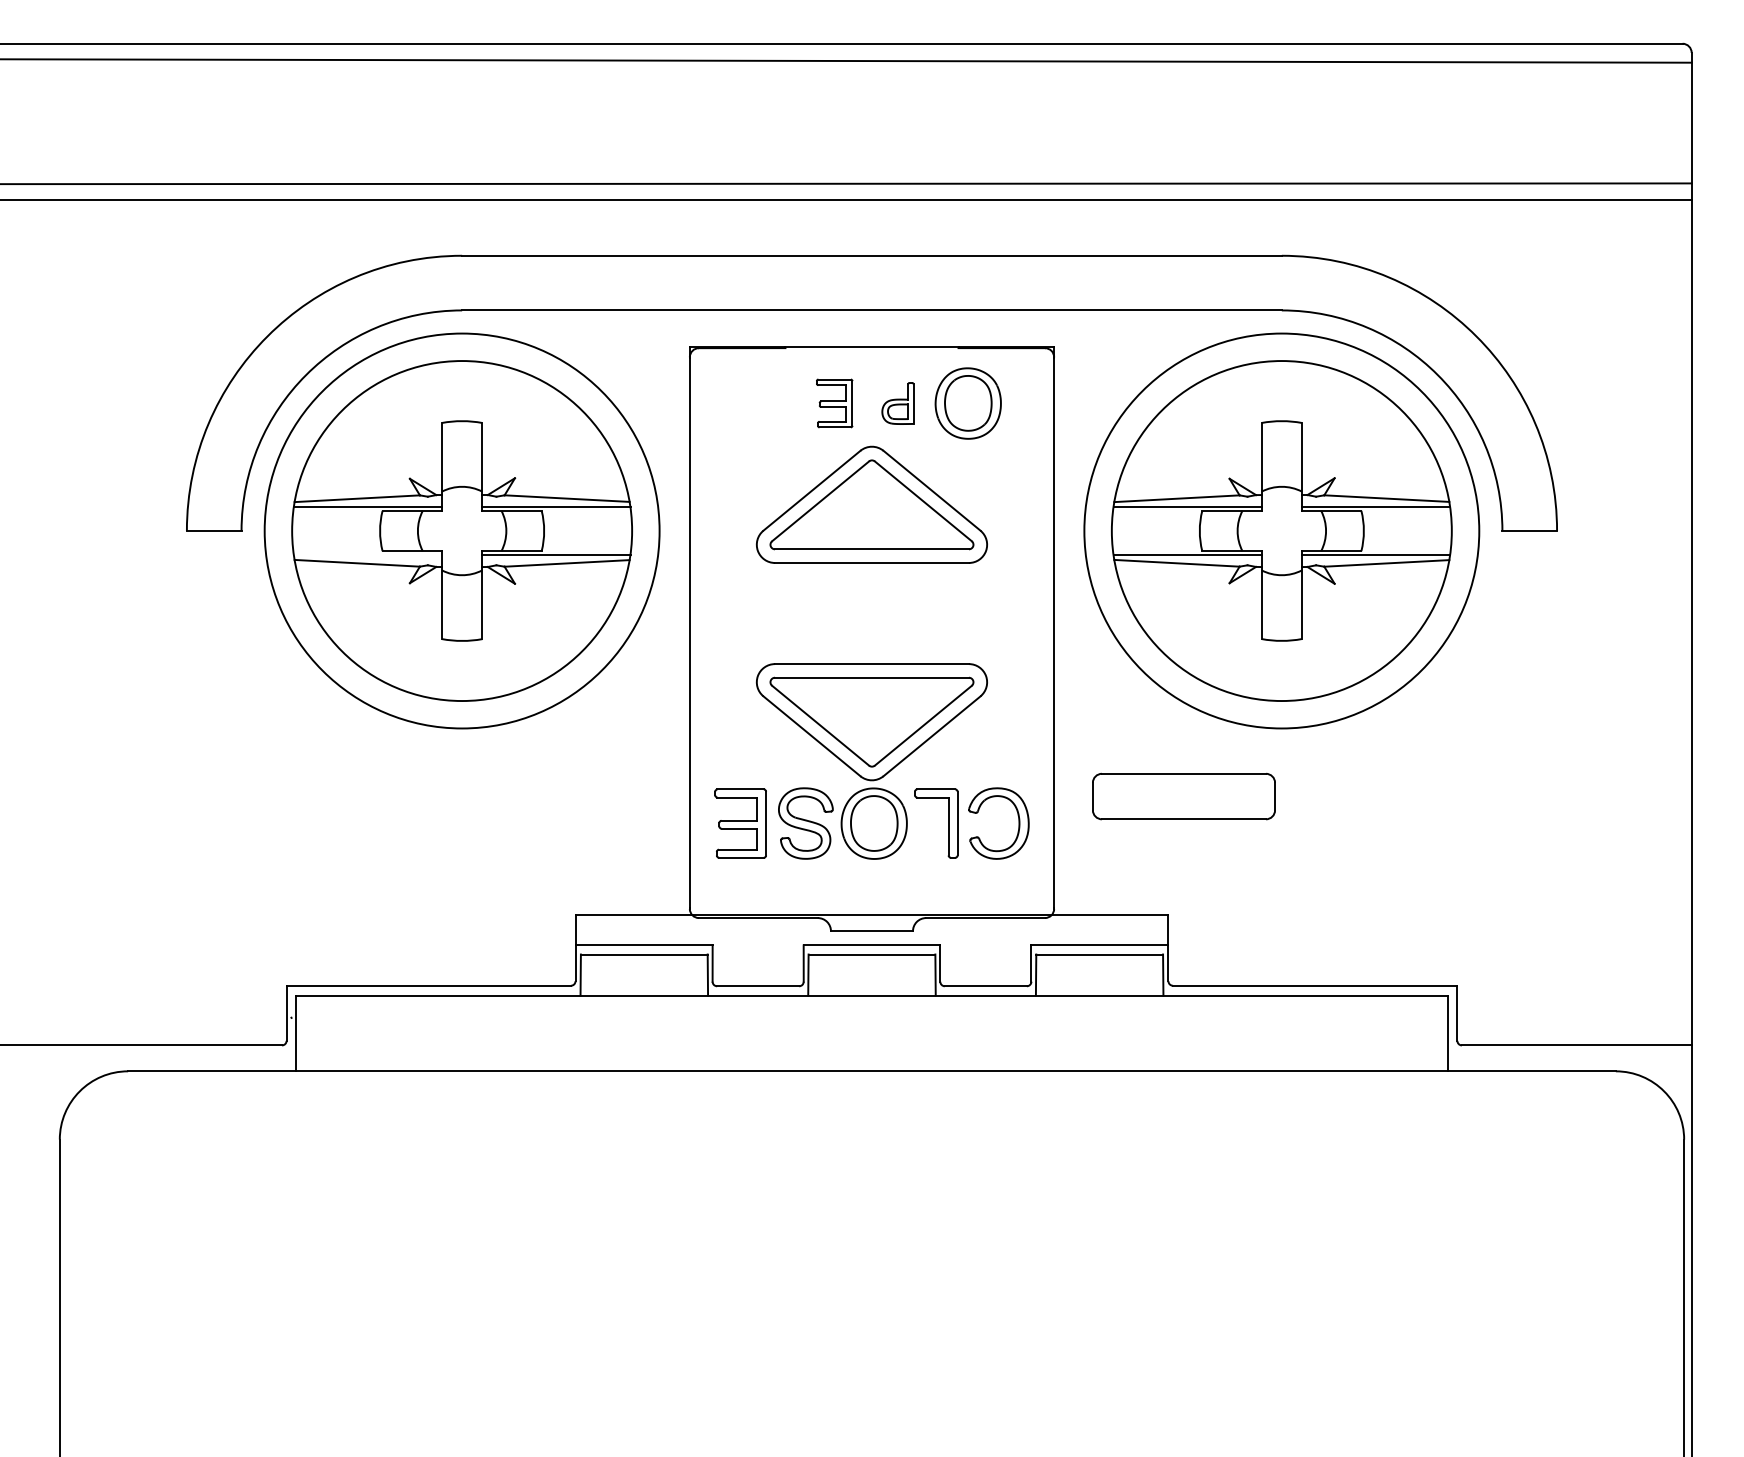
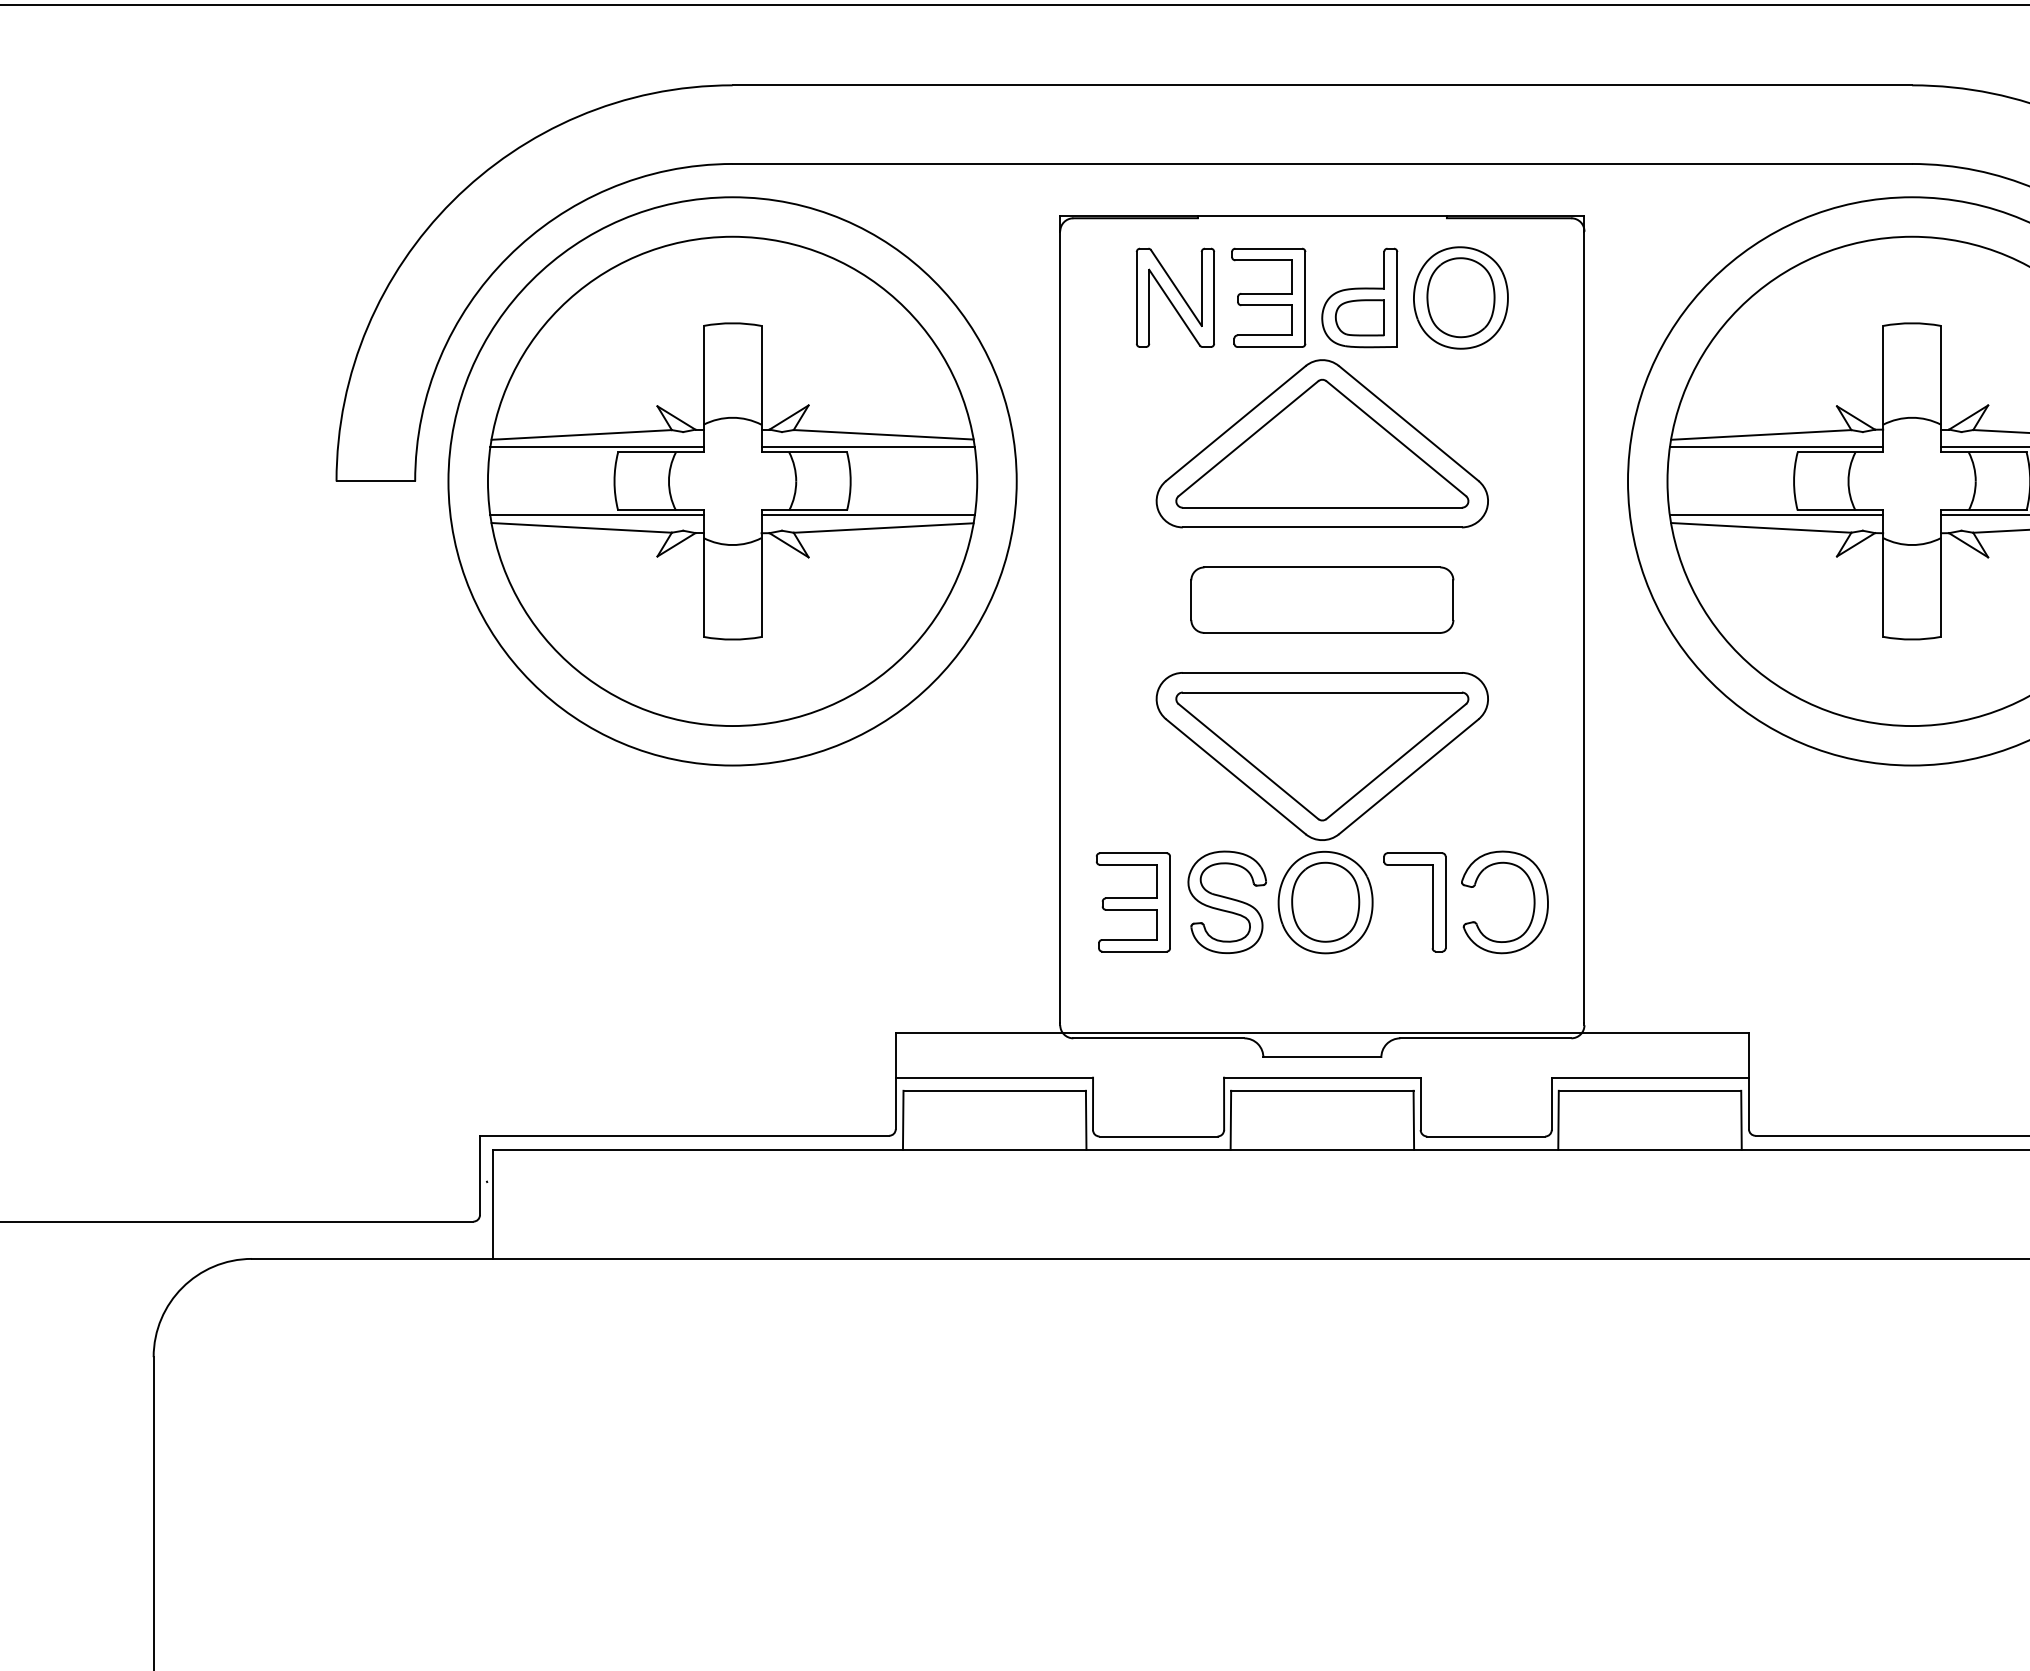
part: (769, 403) -> (1174, 297), added
part: (834, 403) -> (1268, 297), size x1.43
part: (897, 403) -> (1359, 297), size x1.67
line: (367, 554) -> (596, 515), added
part: (1183, 796) -> (1321, 600), moved

